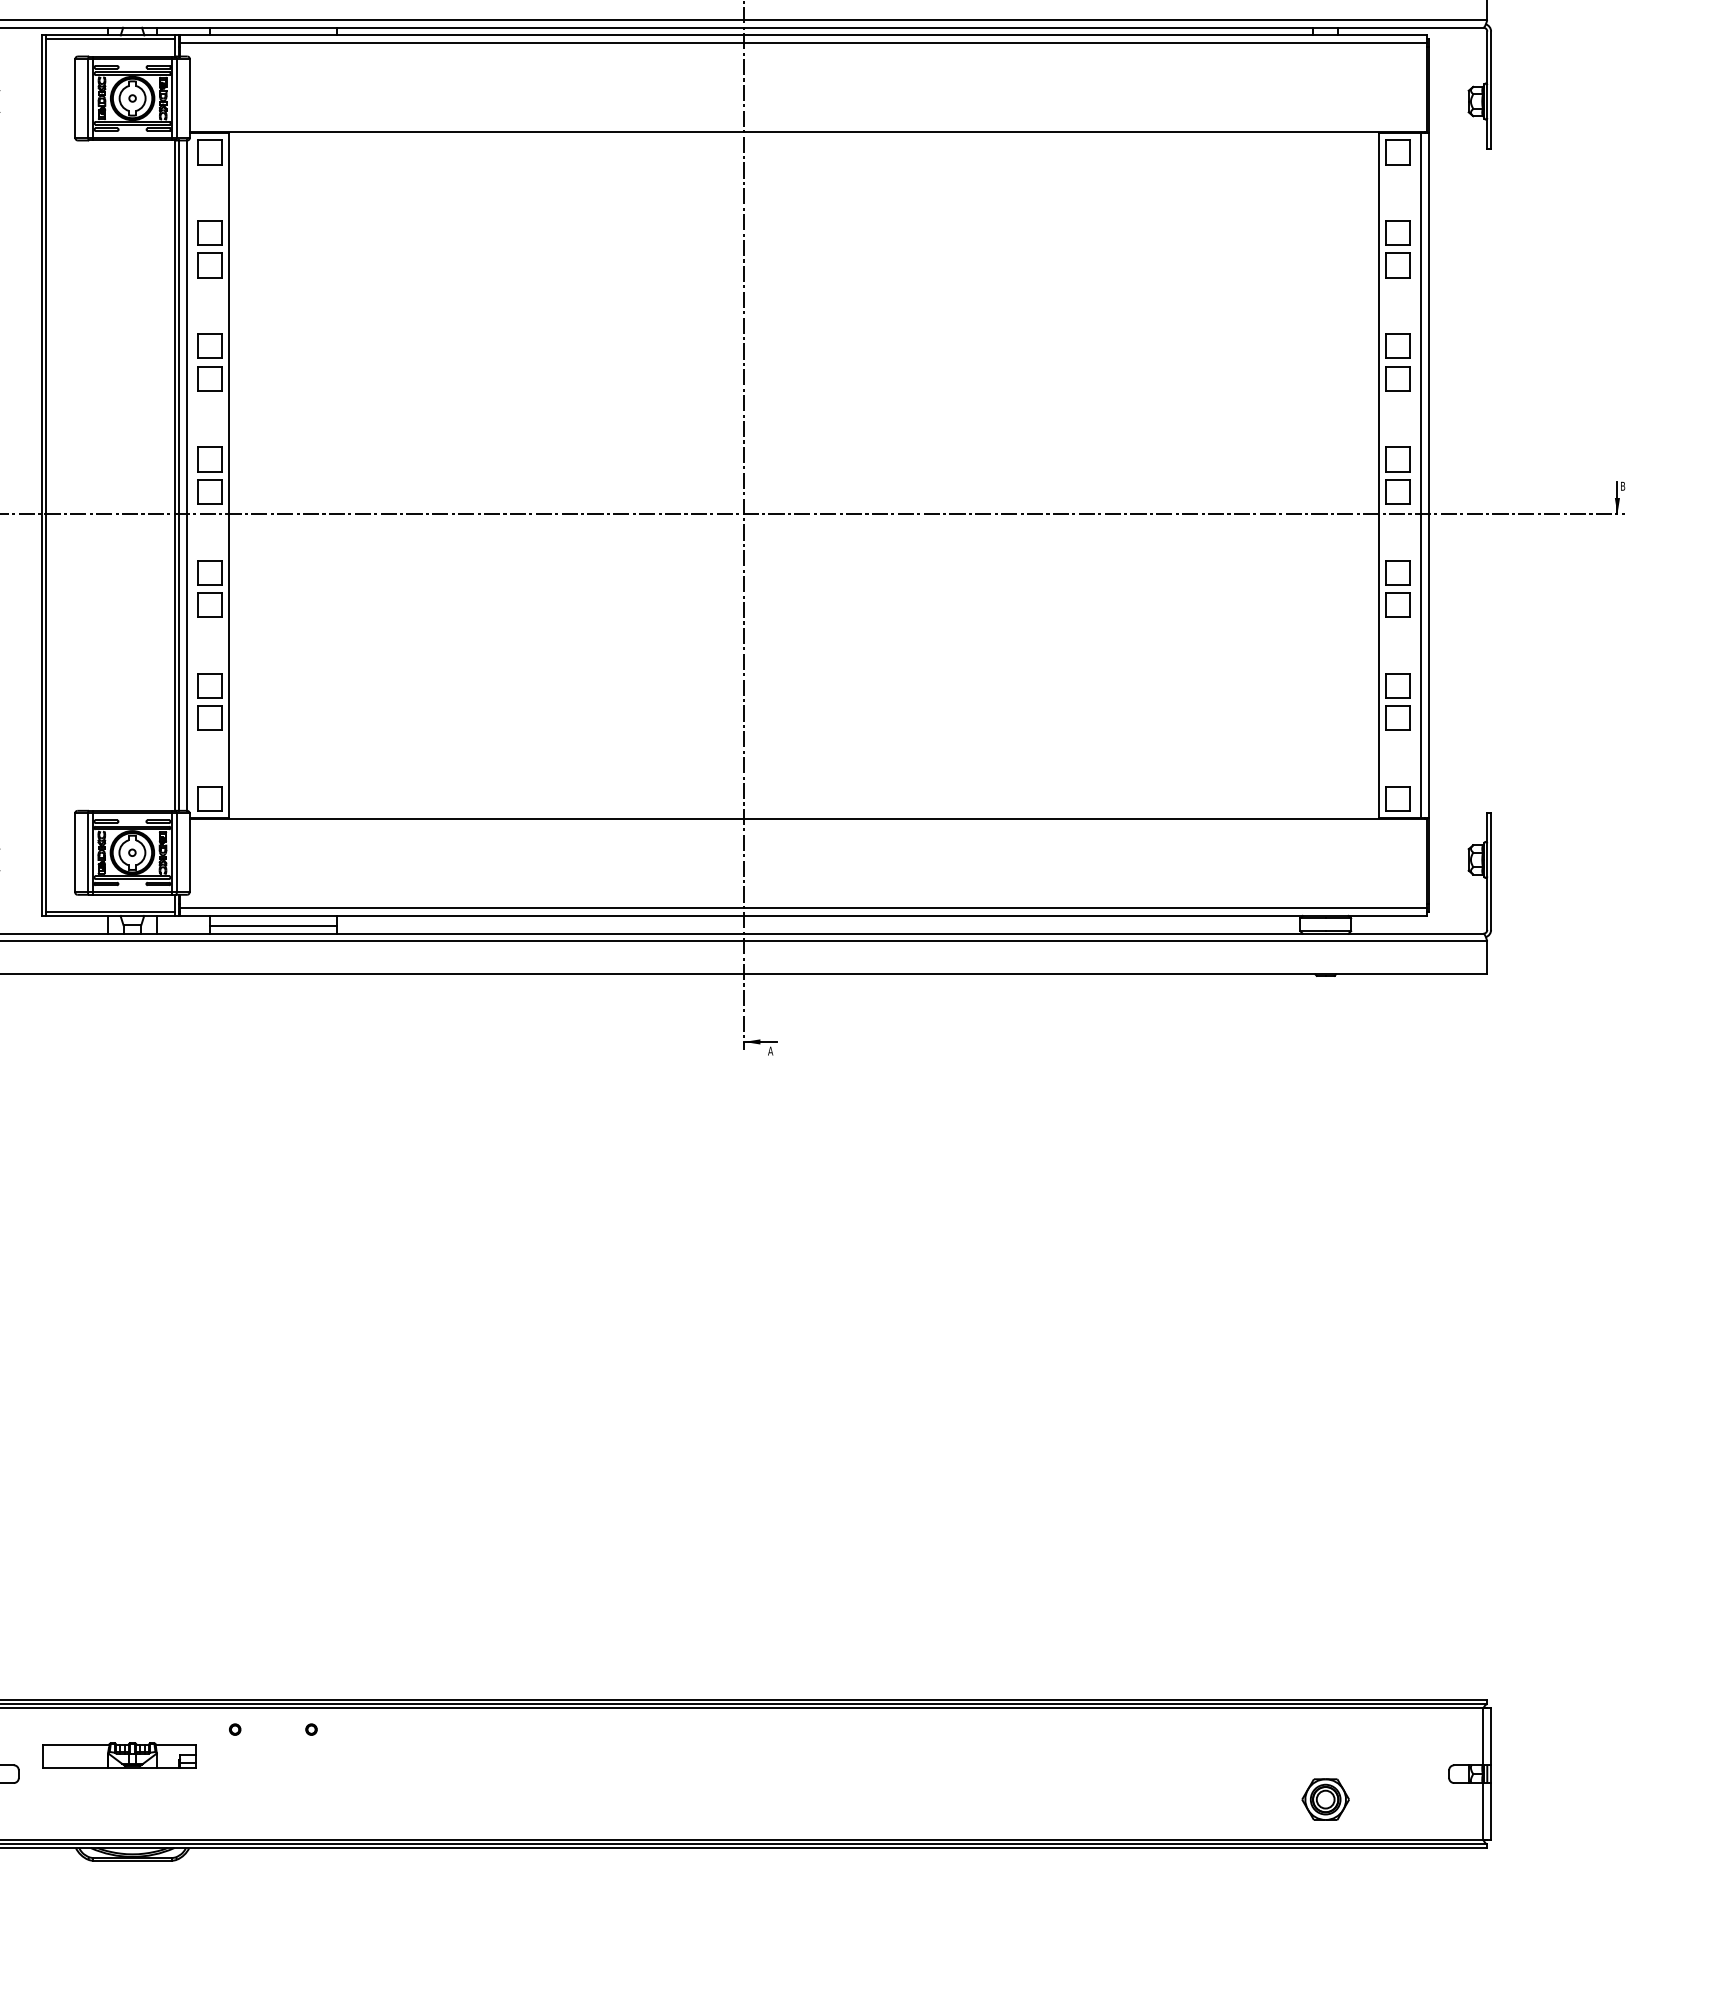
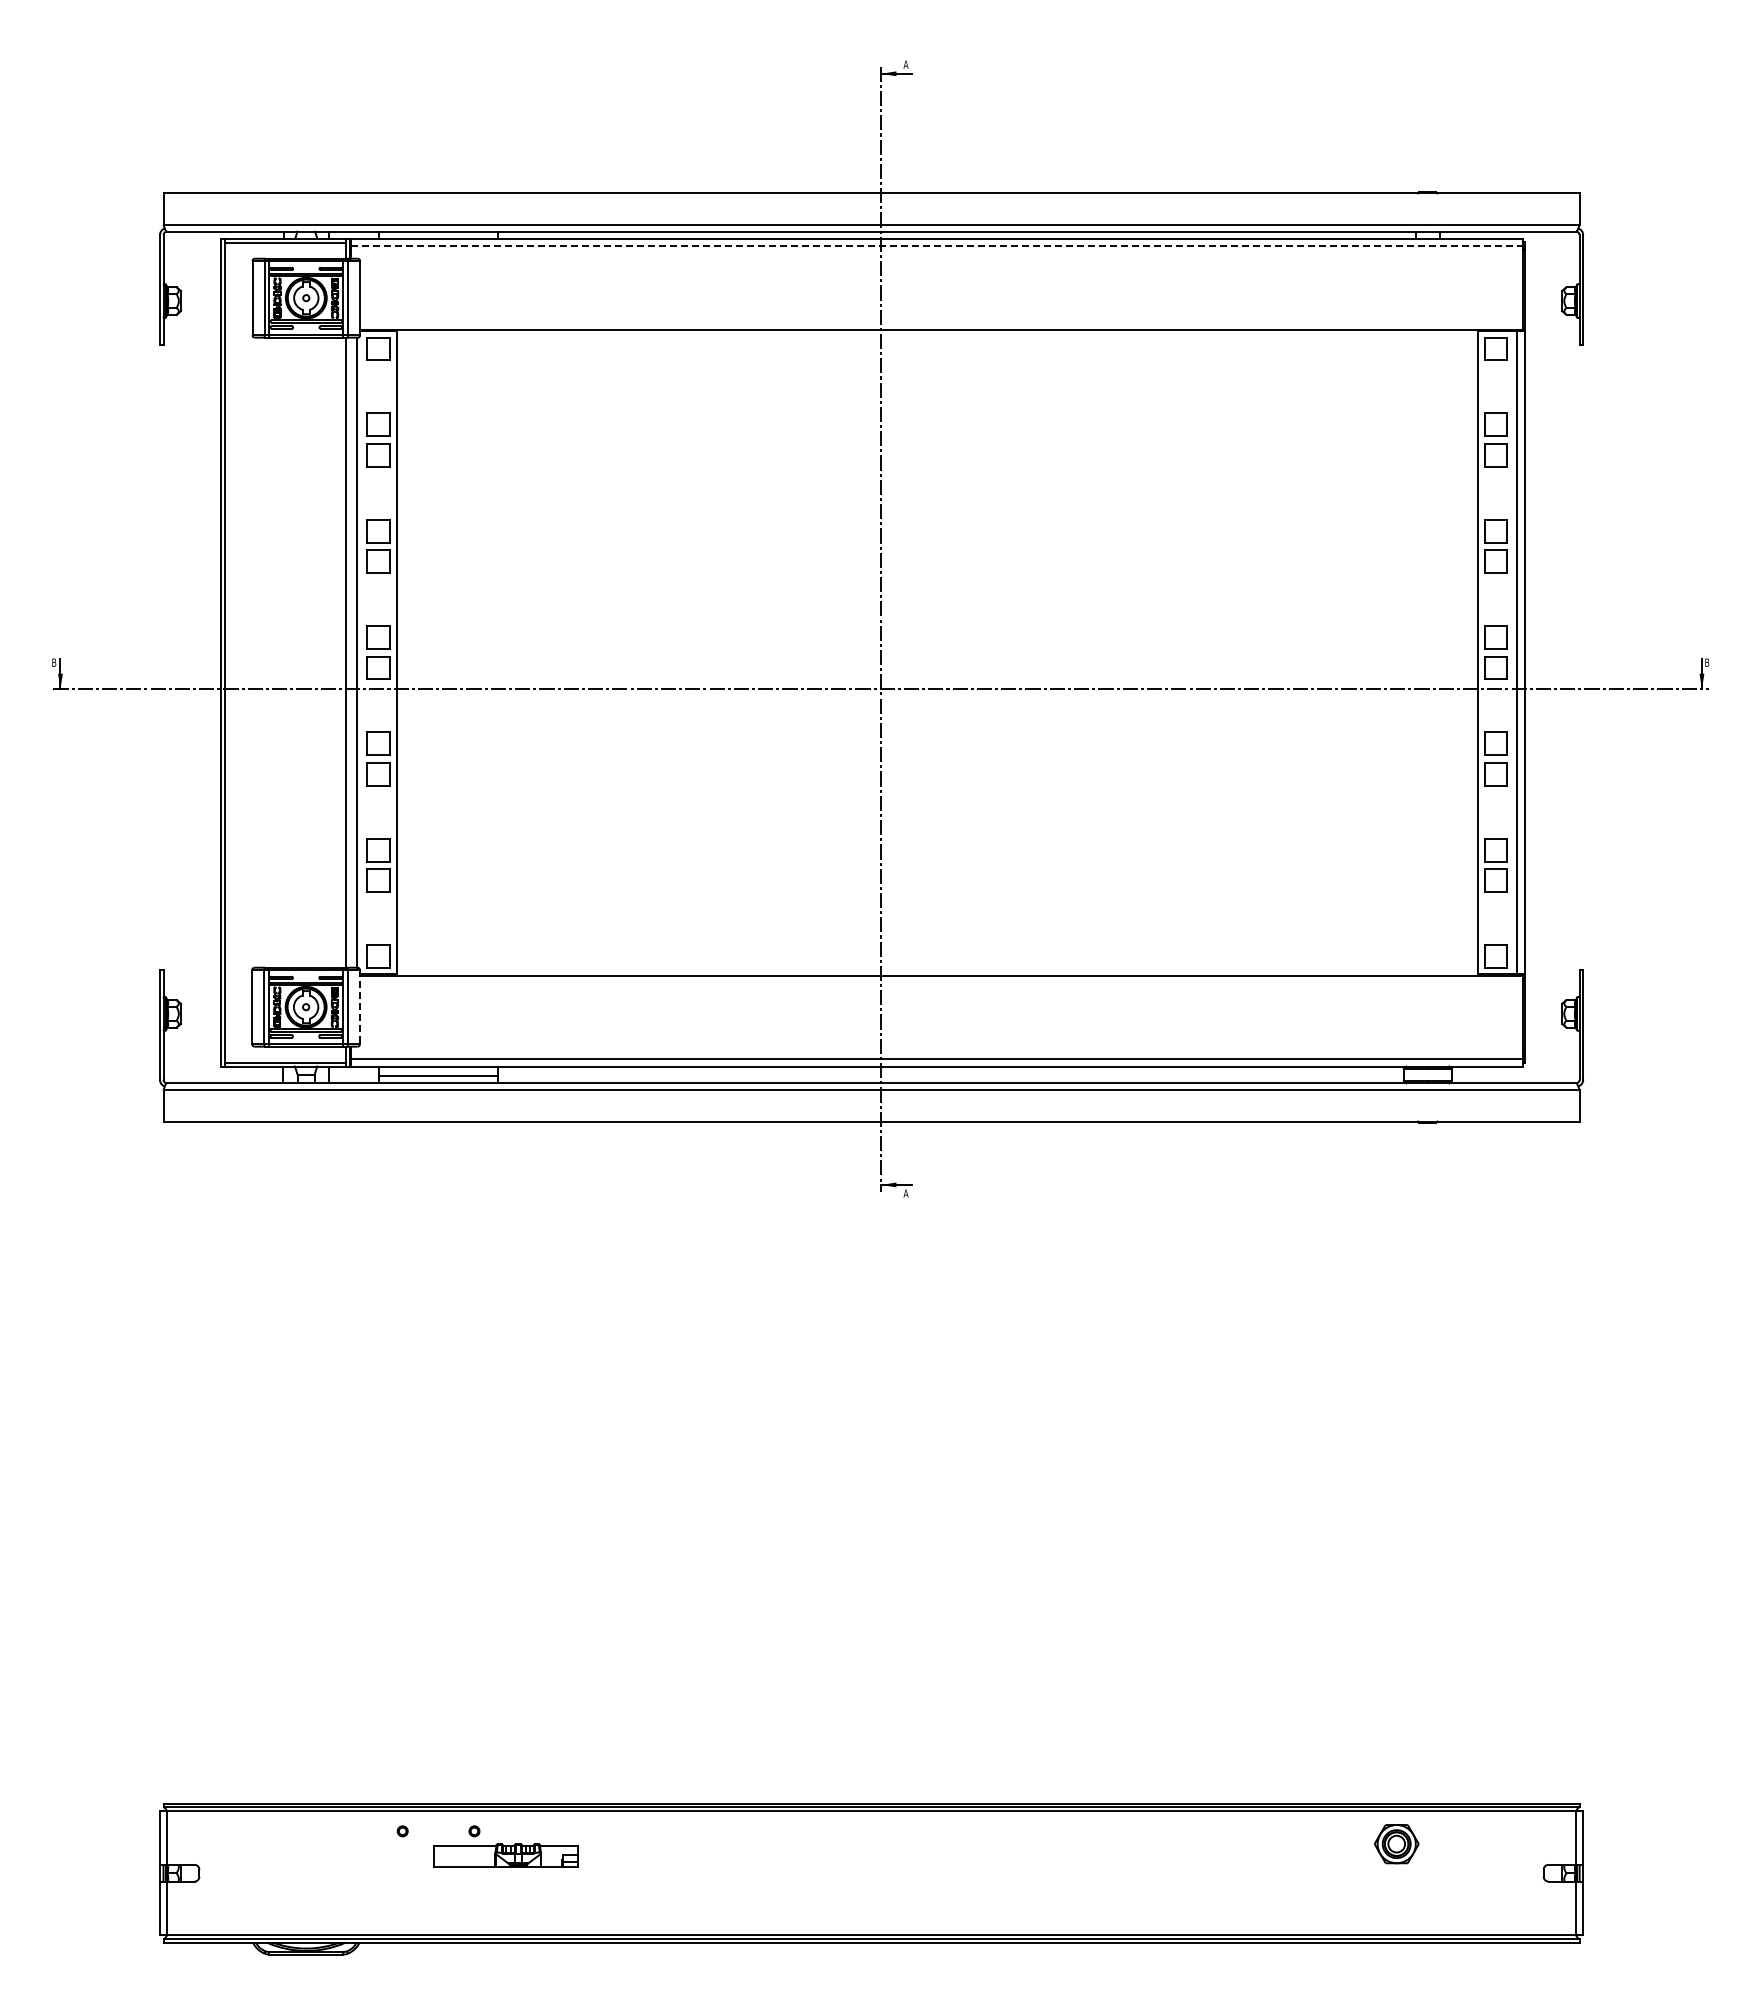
line: (804, 43) -> (937, 246), solid -> dashed
line: (179, 475) -> (350, 652), removed
line: (189, 853) -> (359, 1007), solid -> dashed
part: (118, 1755) -> (505, 1855), moved
part: (1325, 1800) -> (1396, 1844), moved

